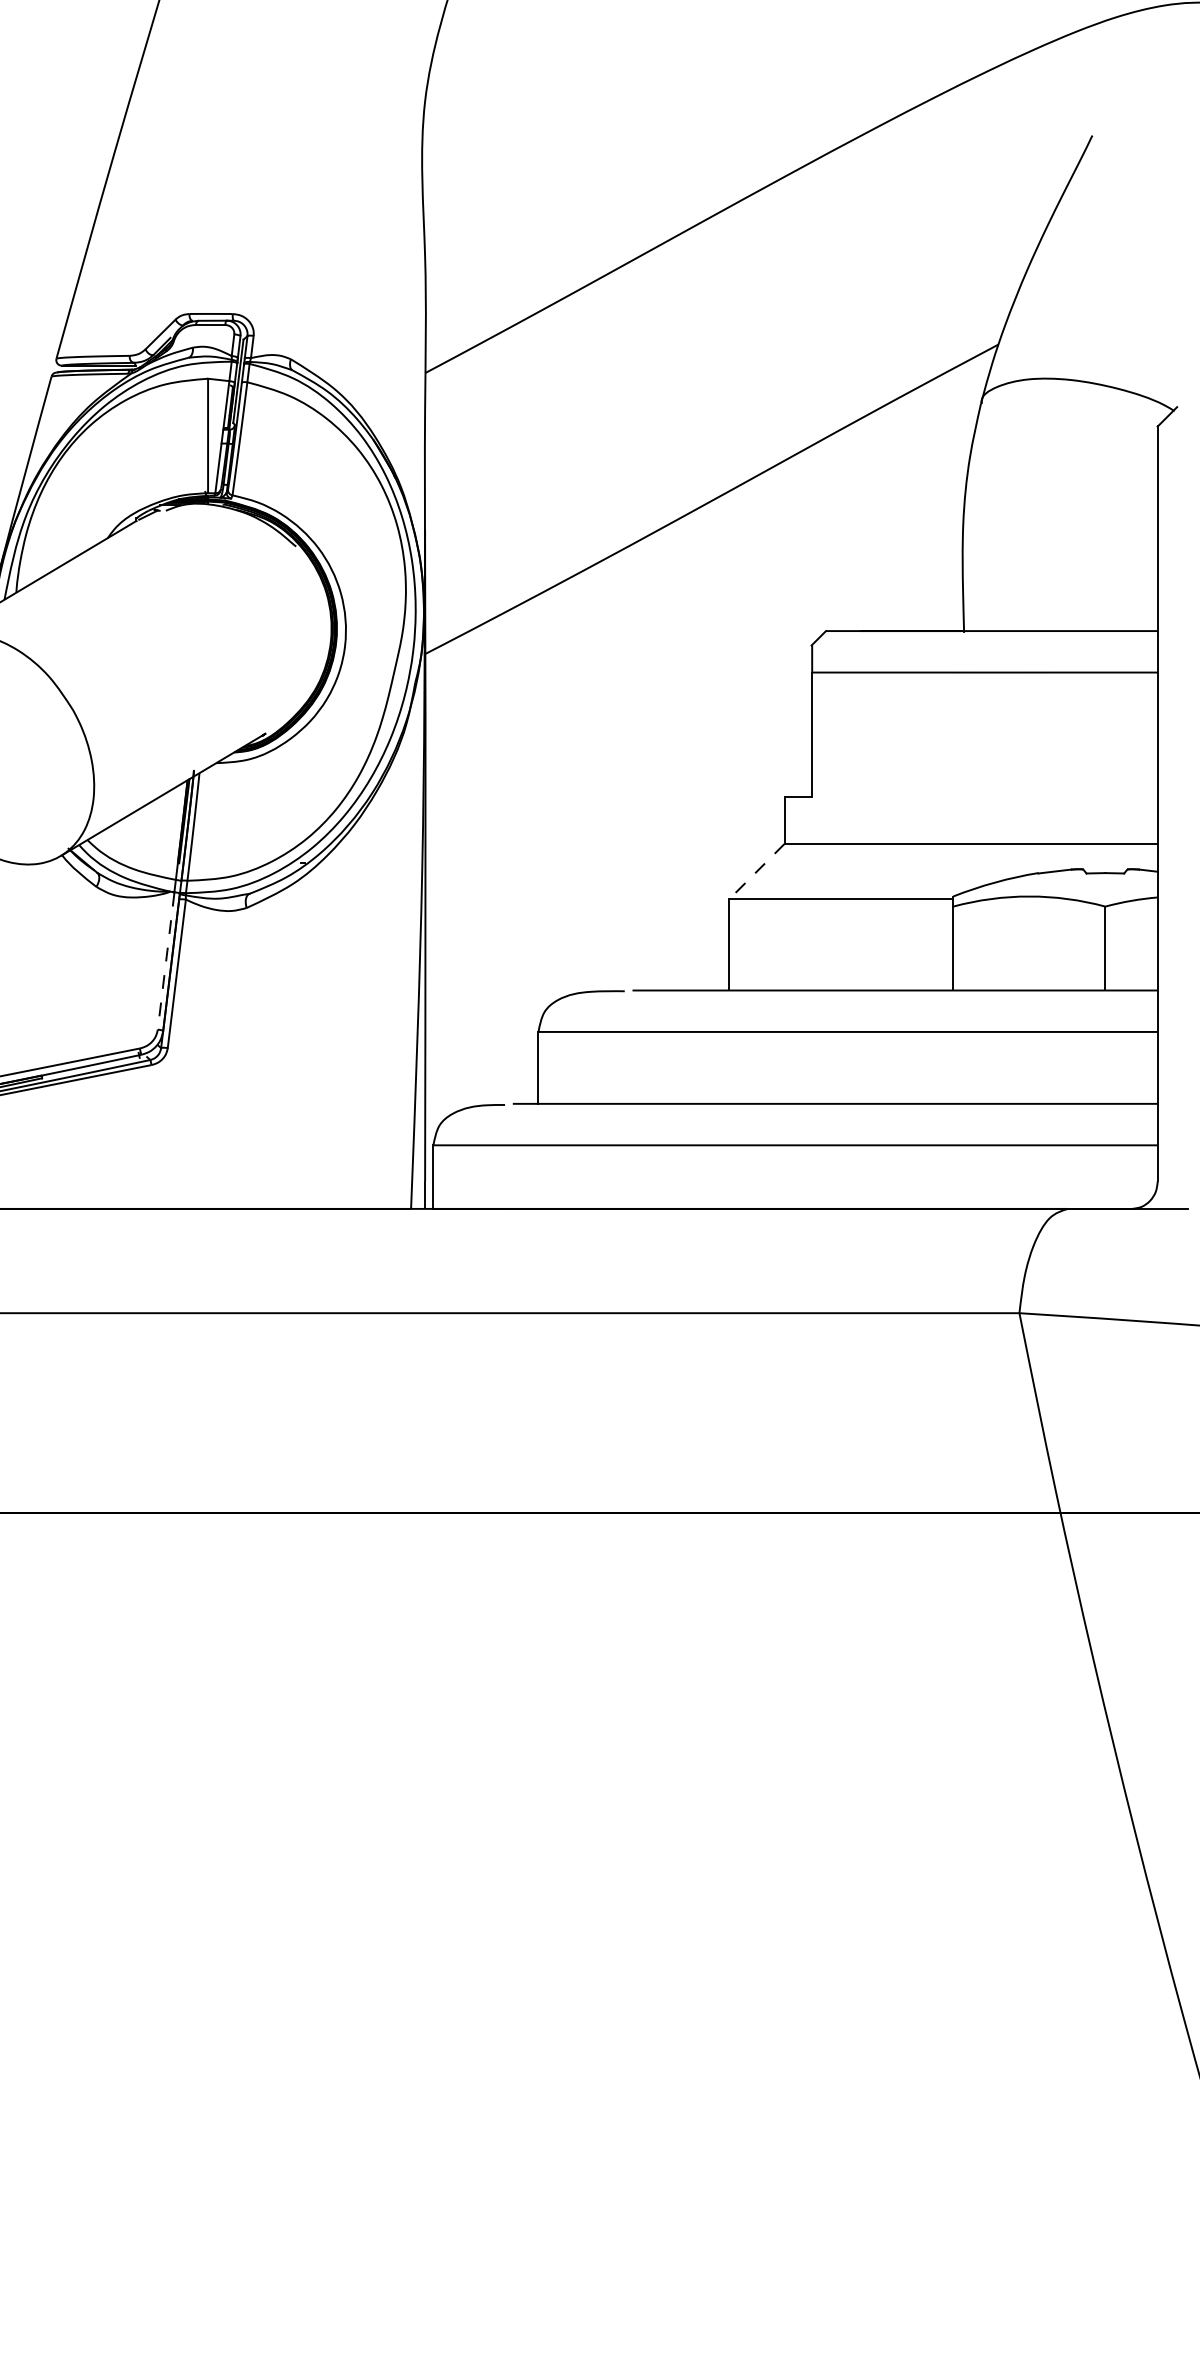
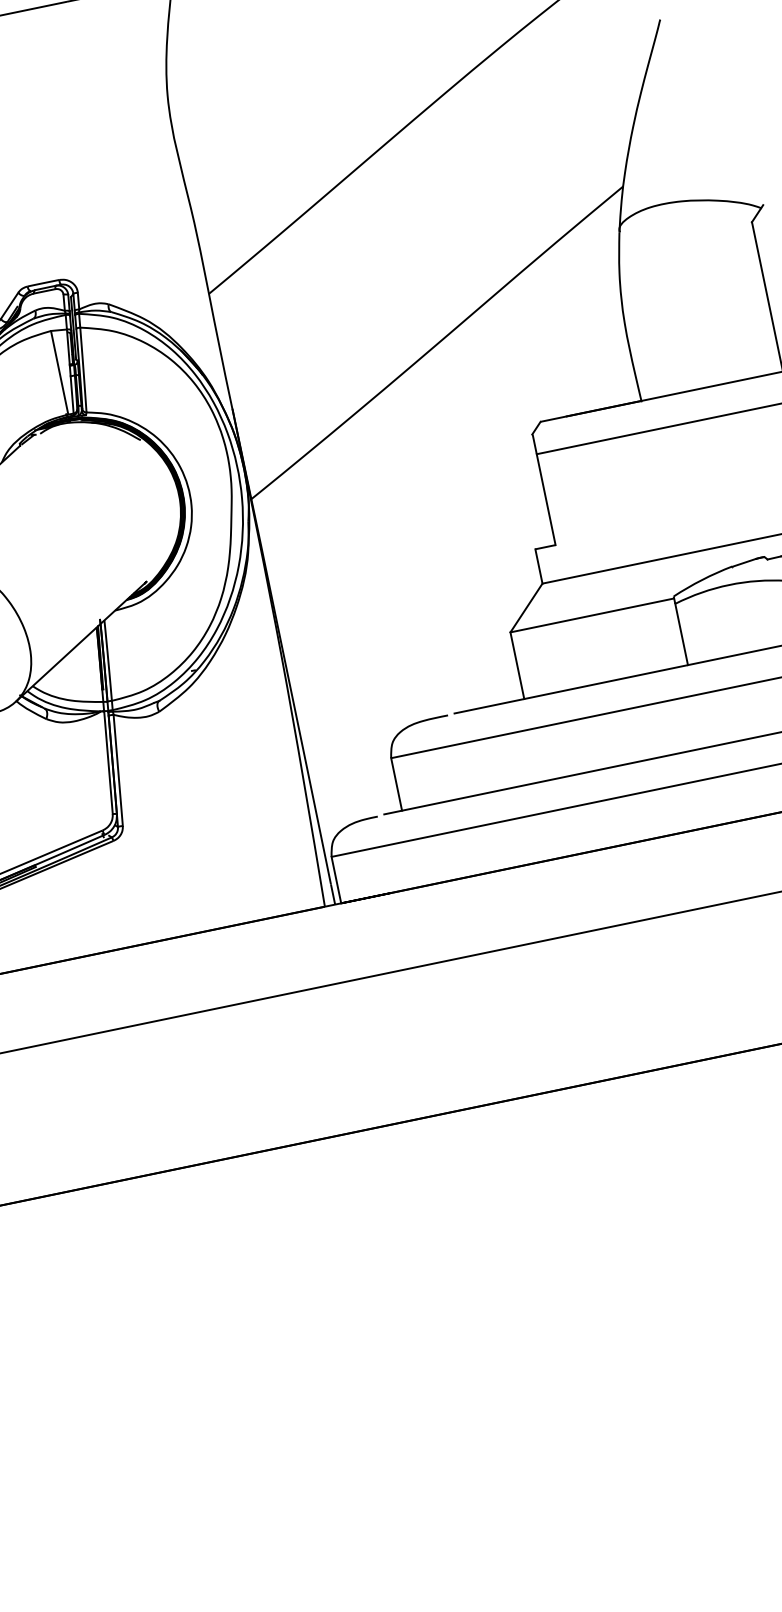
line: (756, 871) -> (526, 607), dashed -> solid
line: (166, 961) -> (108, 762), dashed -> solid

